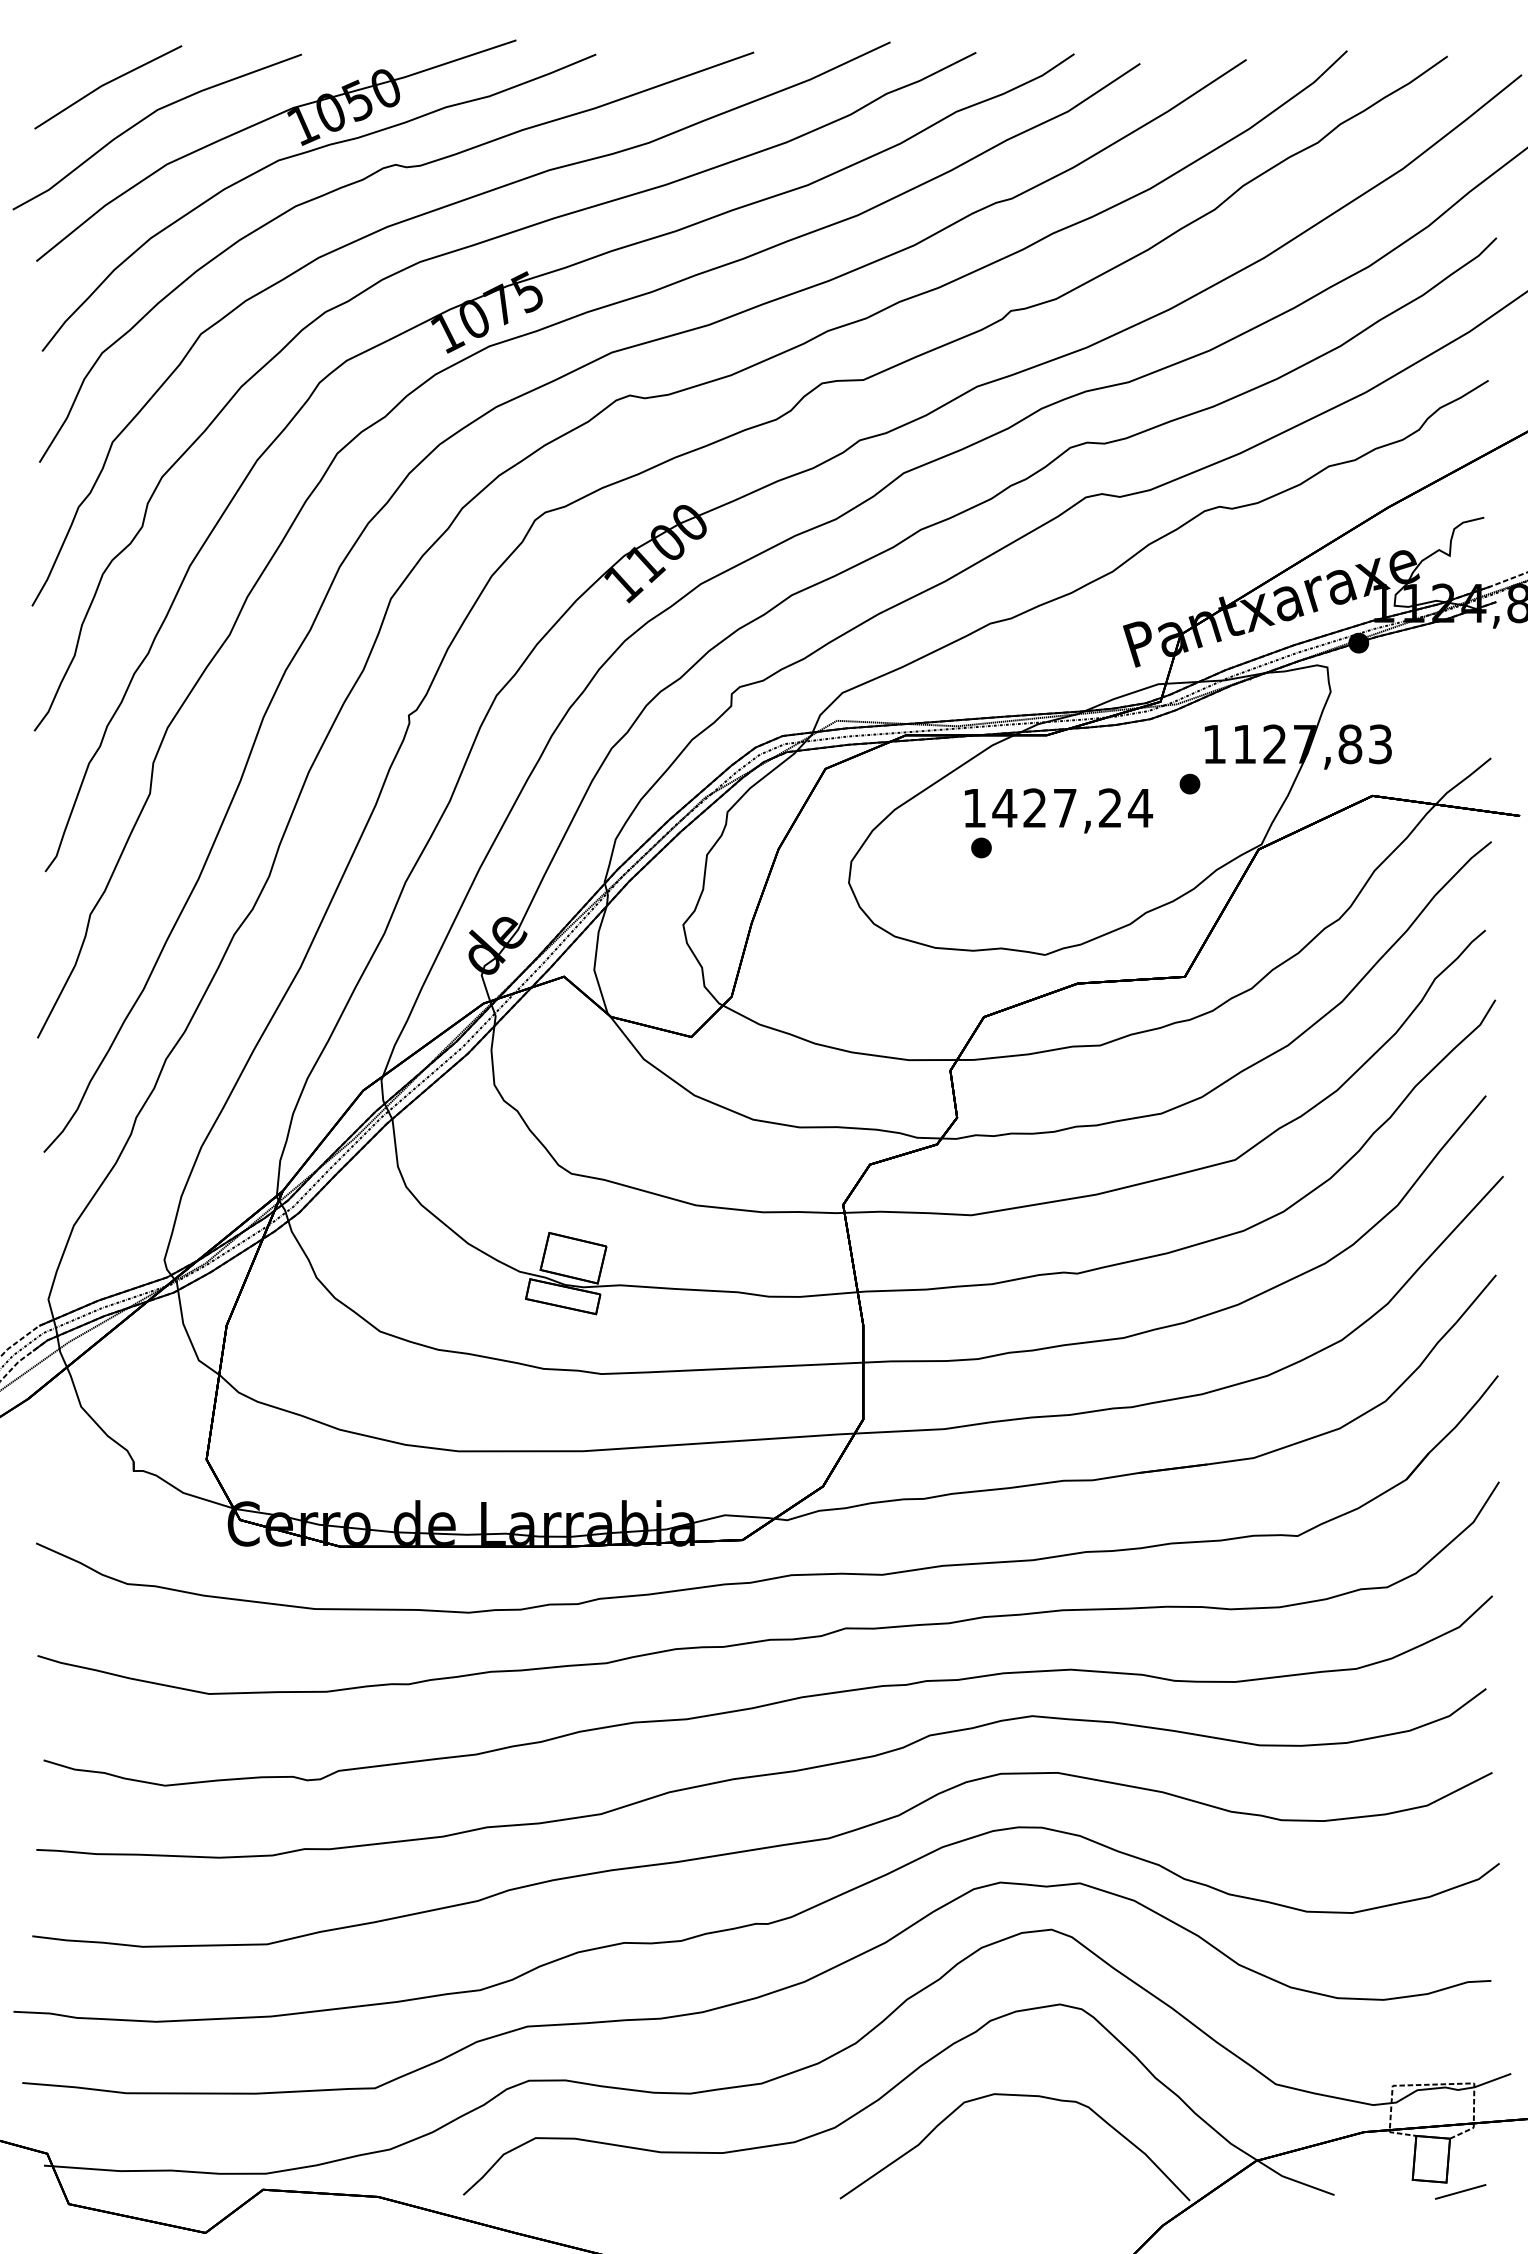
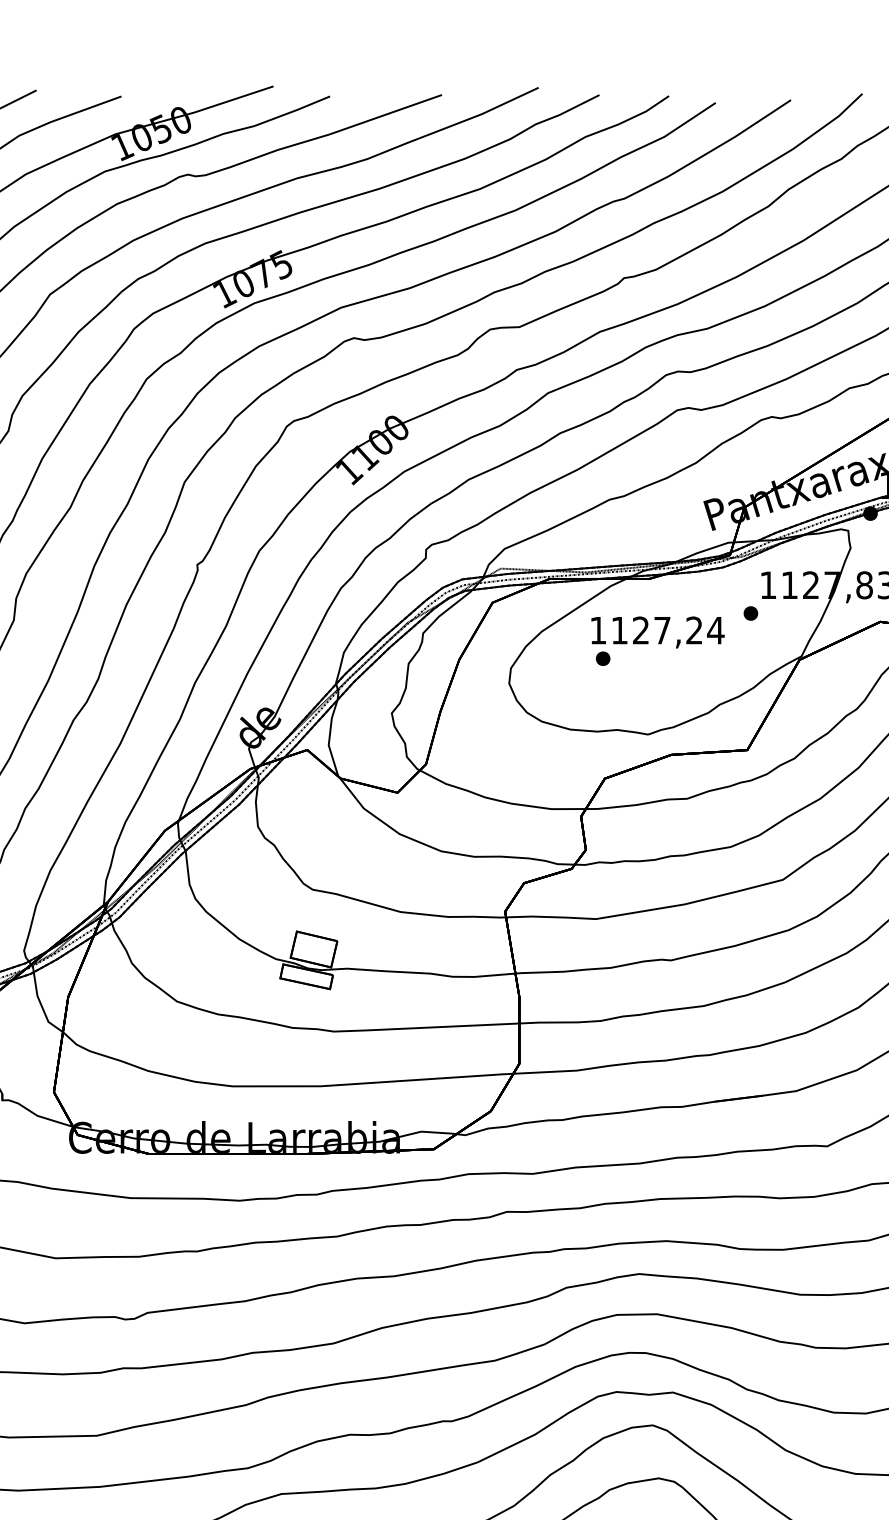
text: (1004, 808) -> (619, 630), 1427,24 -> 1127,24

